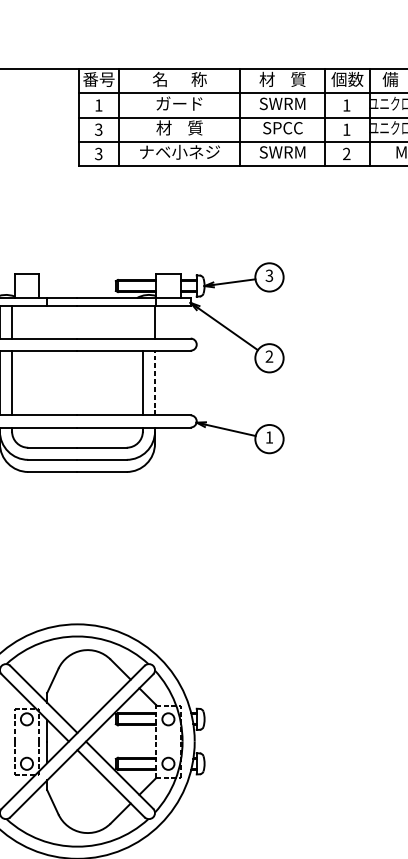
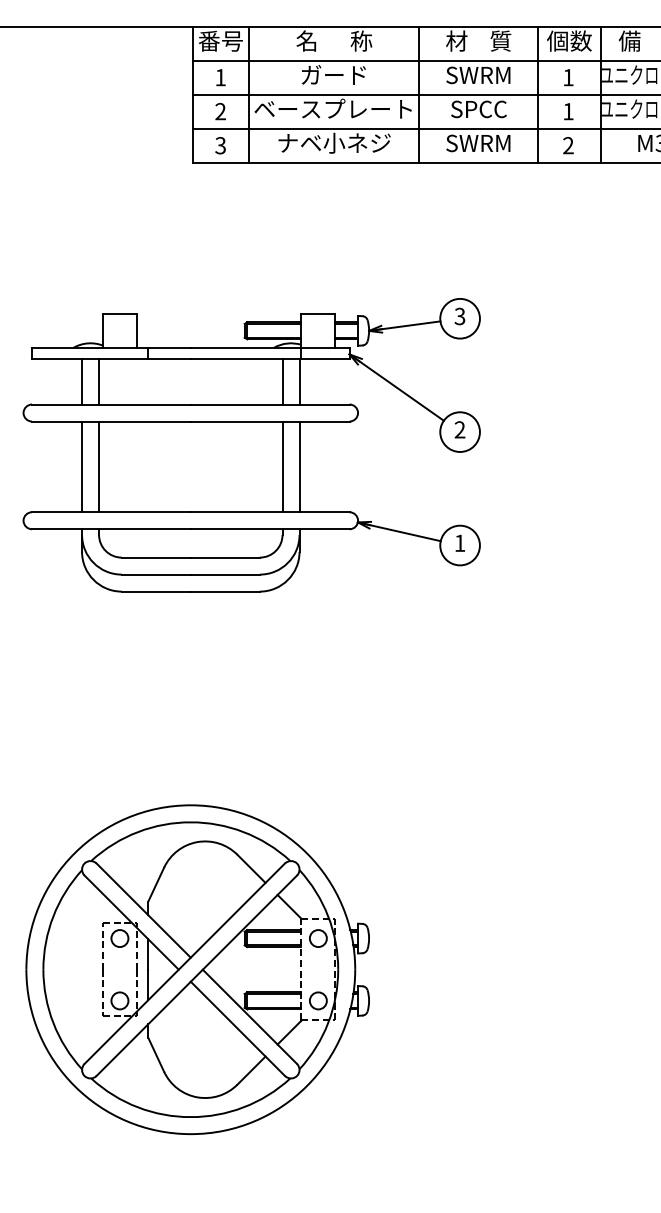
text: (178, 127) -> (332, 108), 材    質 -> ベースプレート
text: (98, 129) -> (220, 111), 3 -> 2
line: (142, 322) -> (282, 381), added
line: (154, 382) -> (299, 466), dashed -> solid

